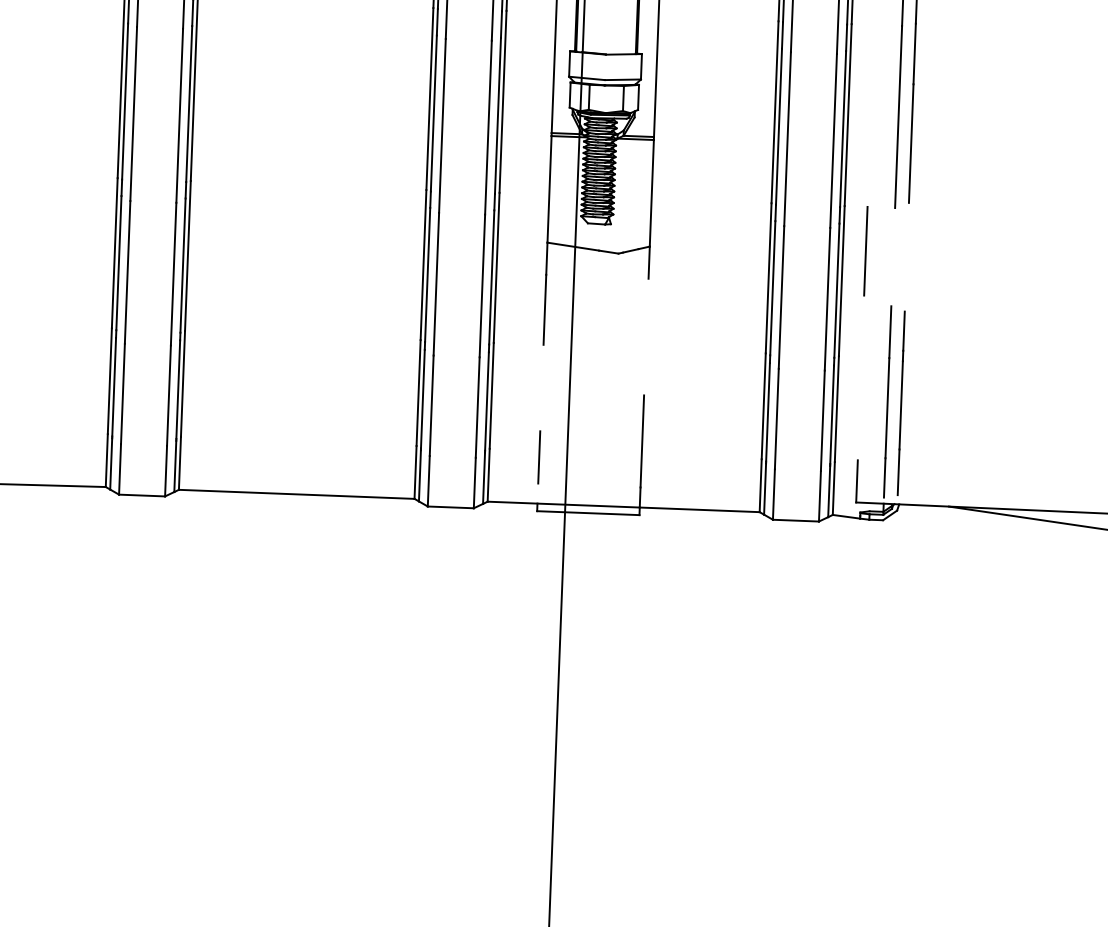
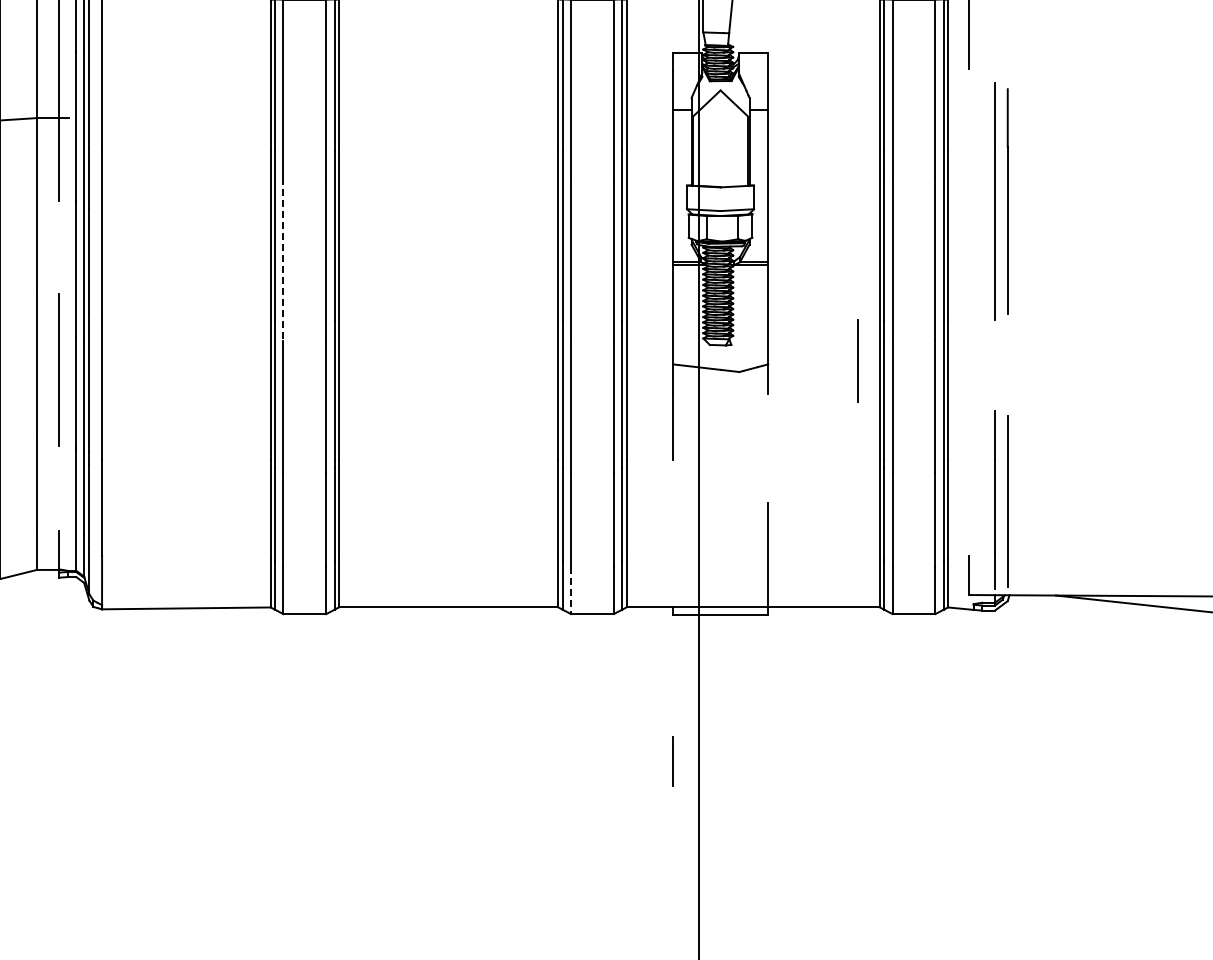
line: (133, 115) -> (283, 260), solid -> dashed
line: (864, 250) -> (857, 360), moved
line: (538, 457) -> (672, 761), moved
line: (429, 481) -> (571, 590), solid -> dashed

